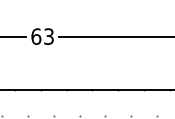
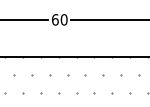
text: (48, 36) -> (63, 19), 63 -> 60

